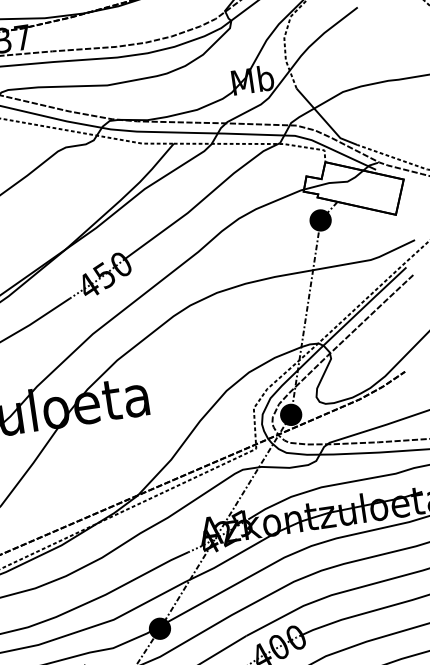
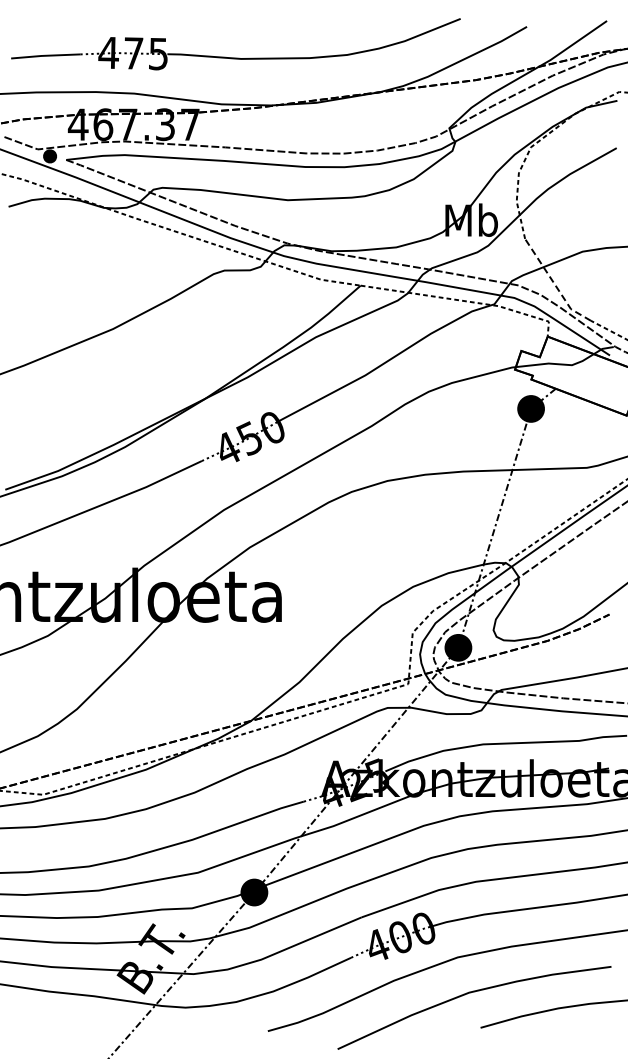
line: (324, 120) -> (554, 284), solid -> dashed

